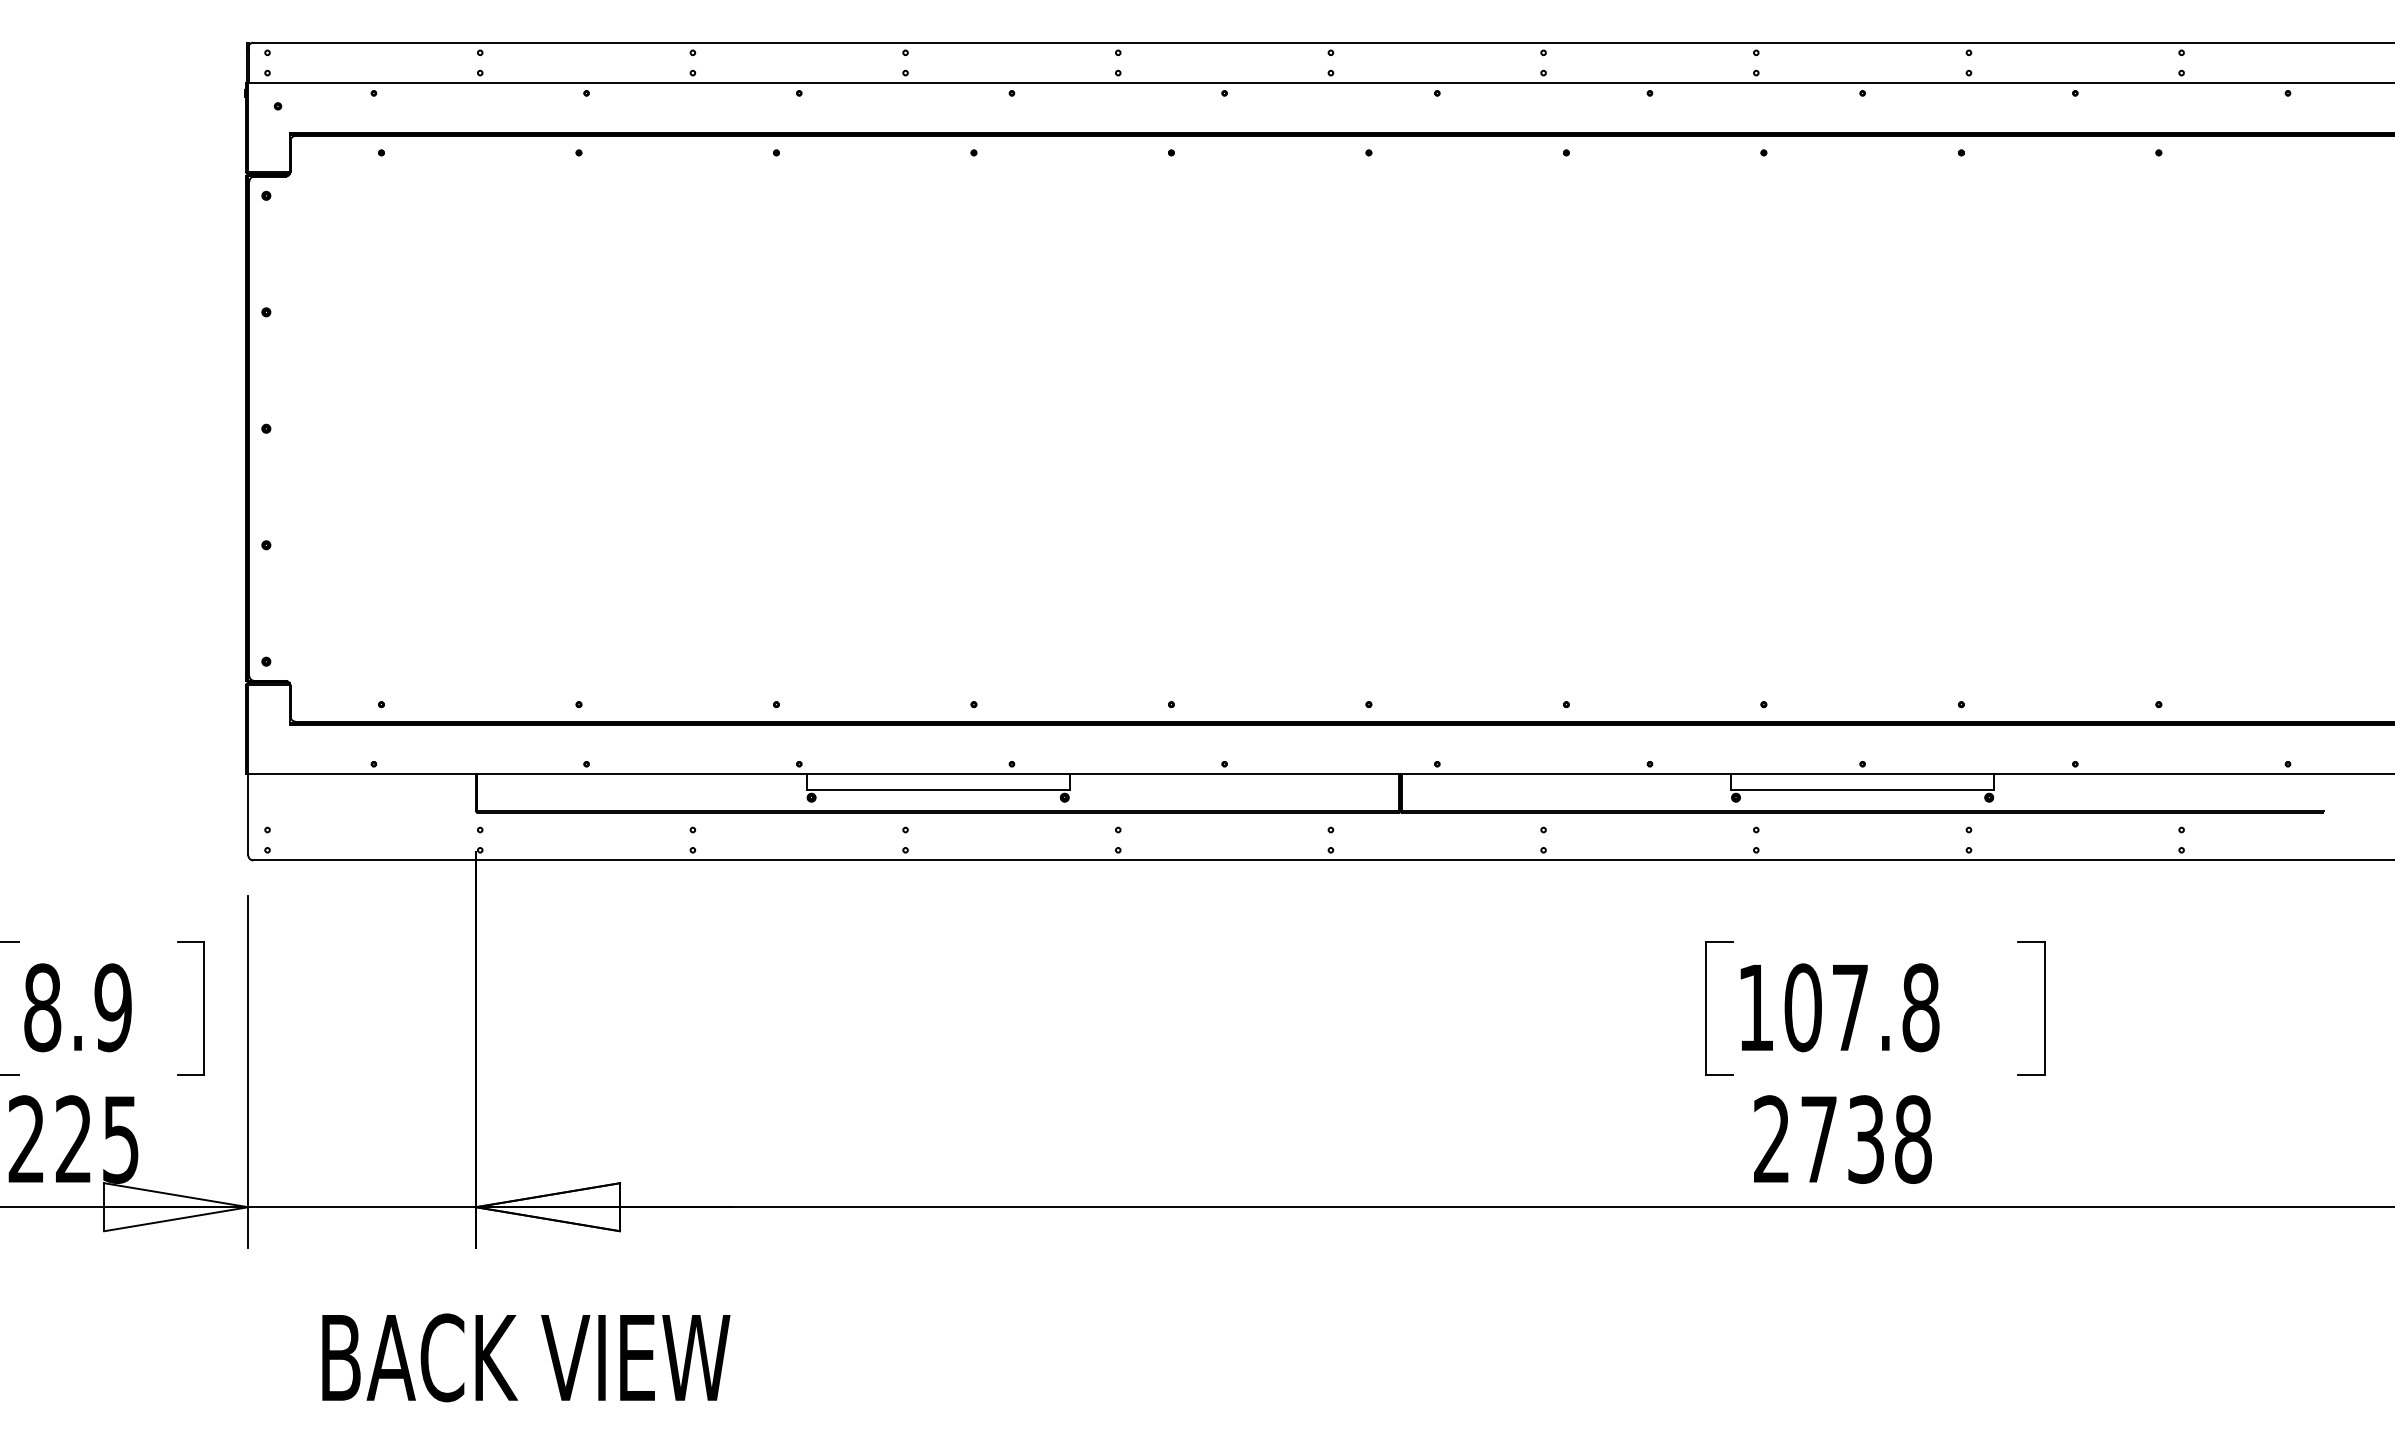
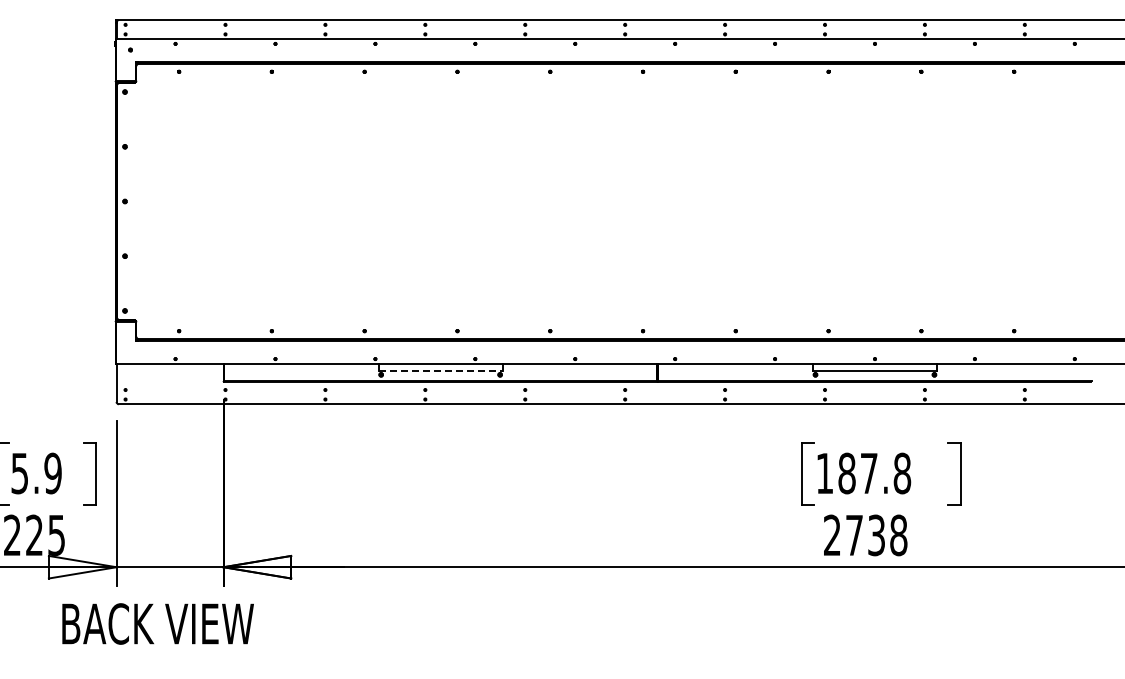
line: (937, 790) -> (440, 371), solid -> dashed
text: (41, 1007) -> (19, 473), 8.9 -> 5.9
text: (1801, 1007) -> (846, 473), 107.8 -> 187.8
text: (524, 1356) -> (157, 623), moved

